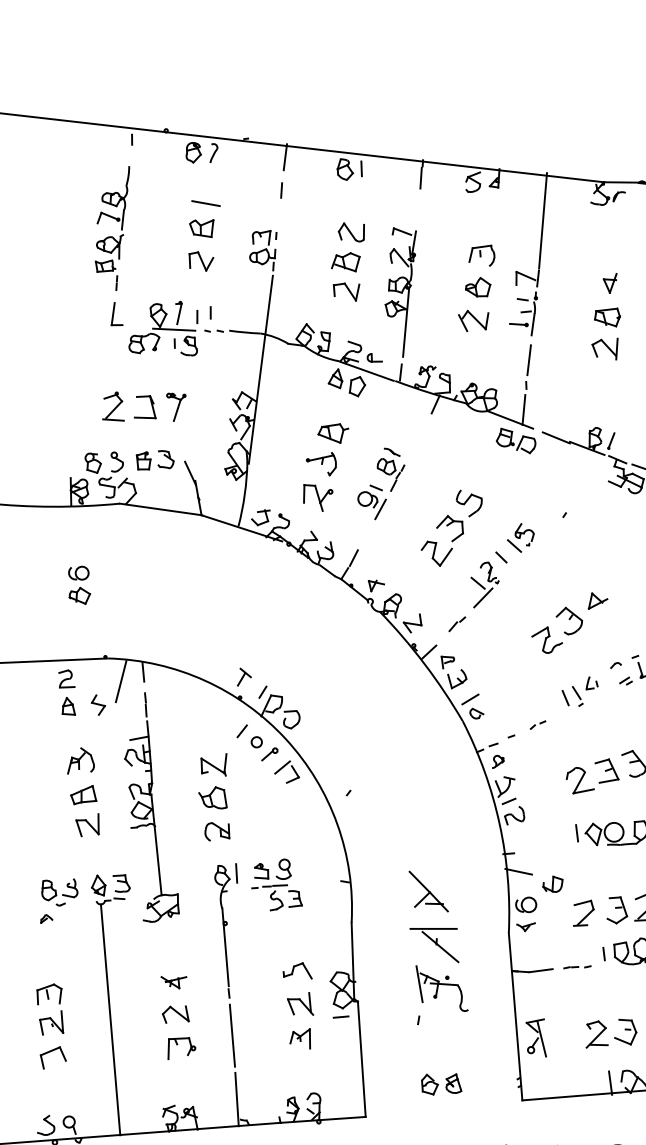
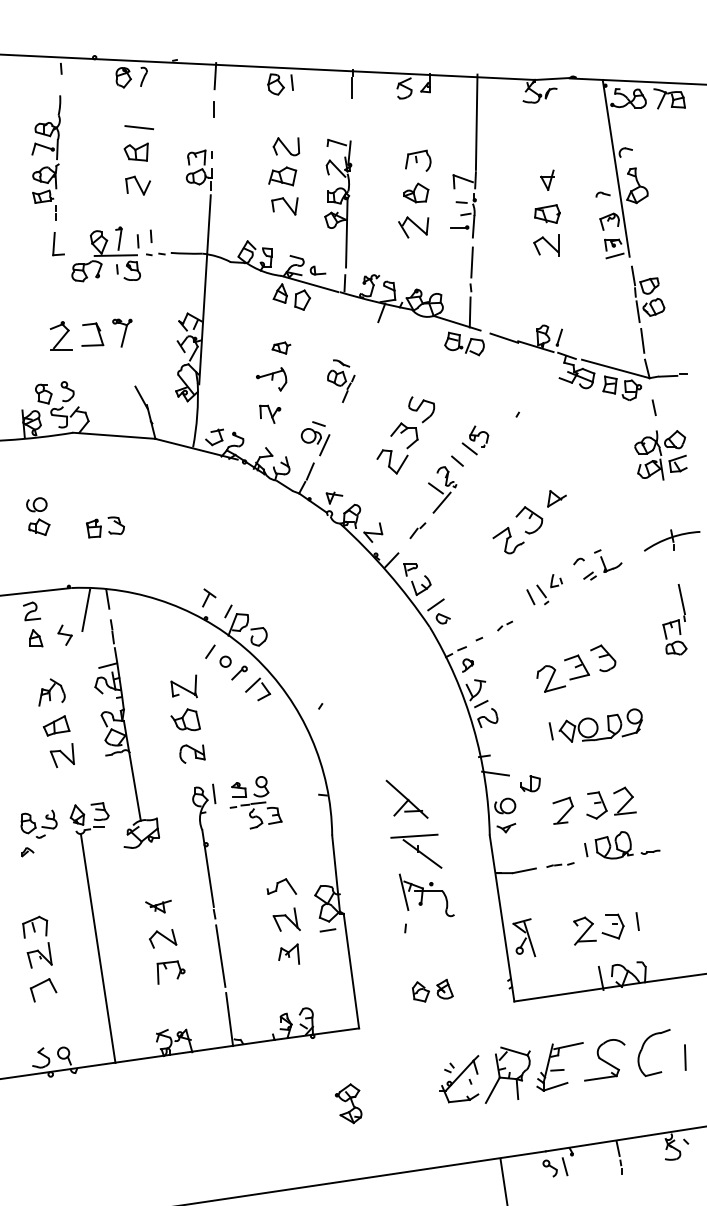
part: (333, 432) -> (281, 347), size x0.6
part: (155, 460) -> (105, 527), moved
part: (317, 498) -> (270, 414), size x0.7
part: (371, 502) -> (315, 438), moved

